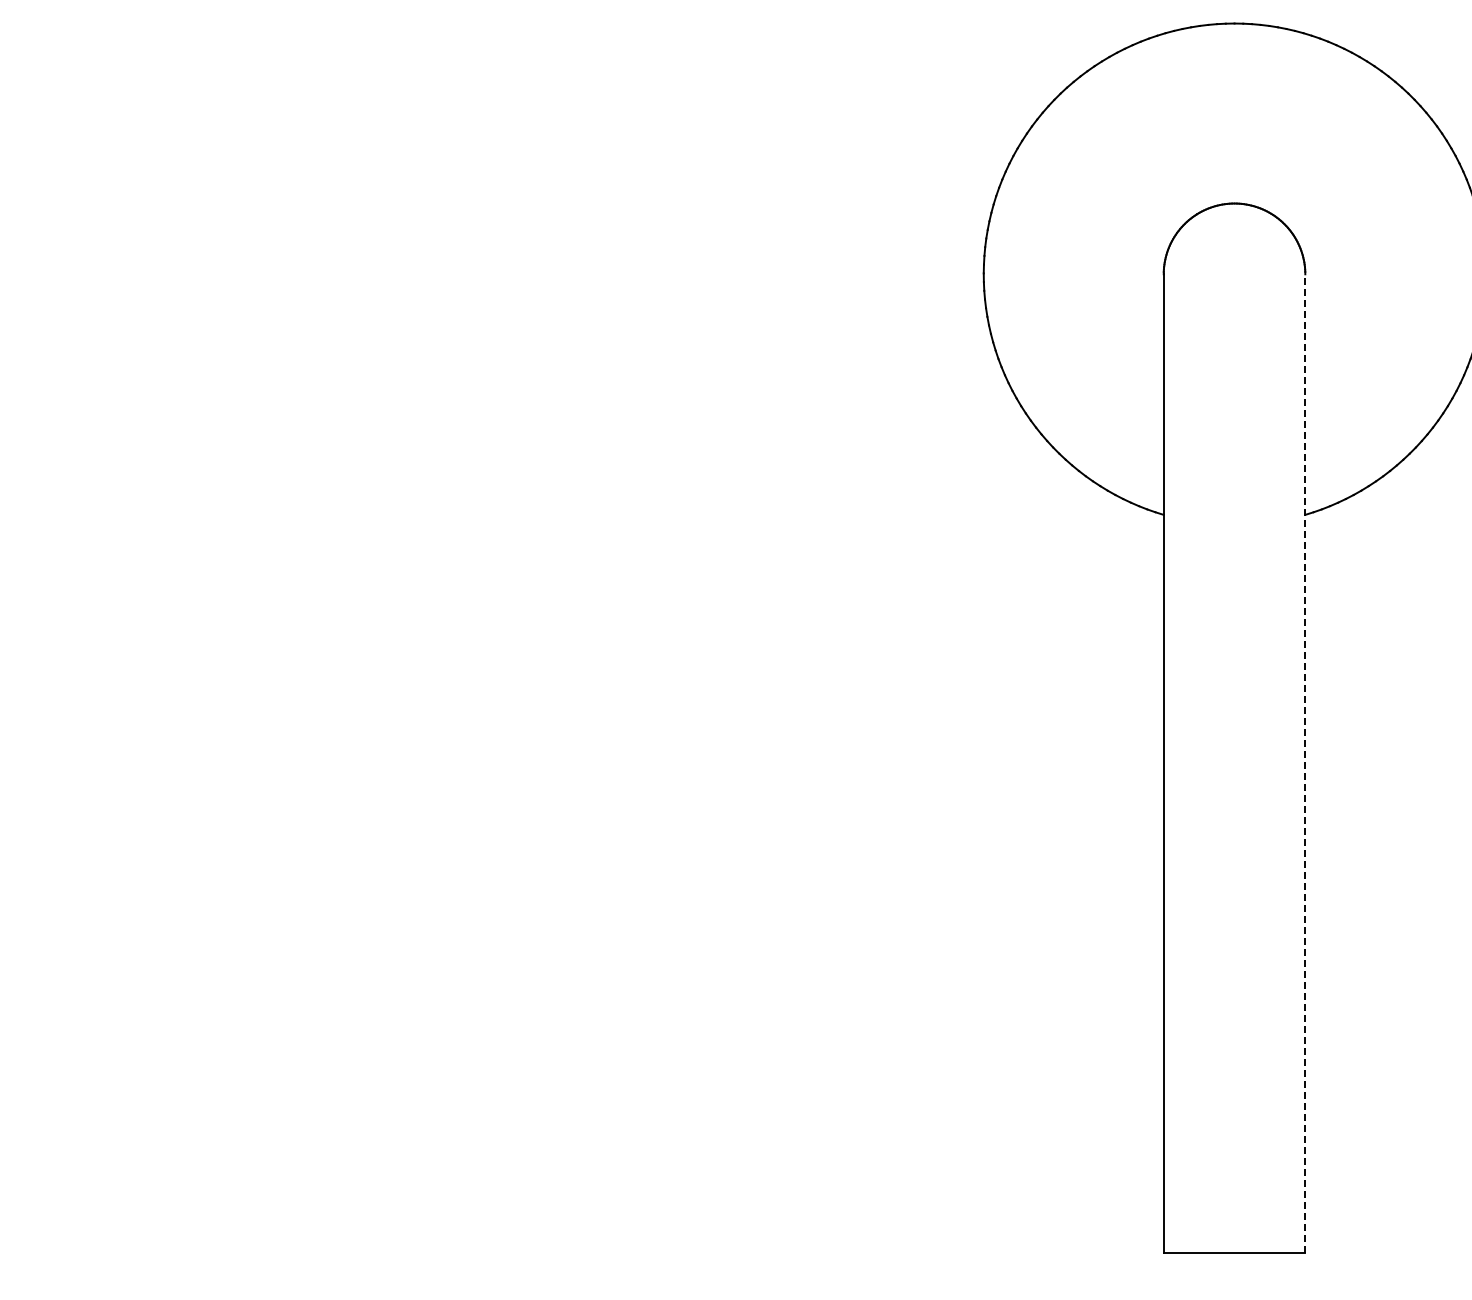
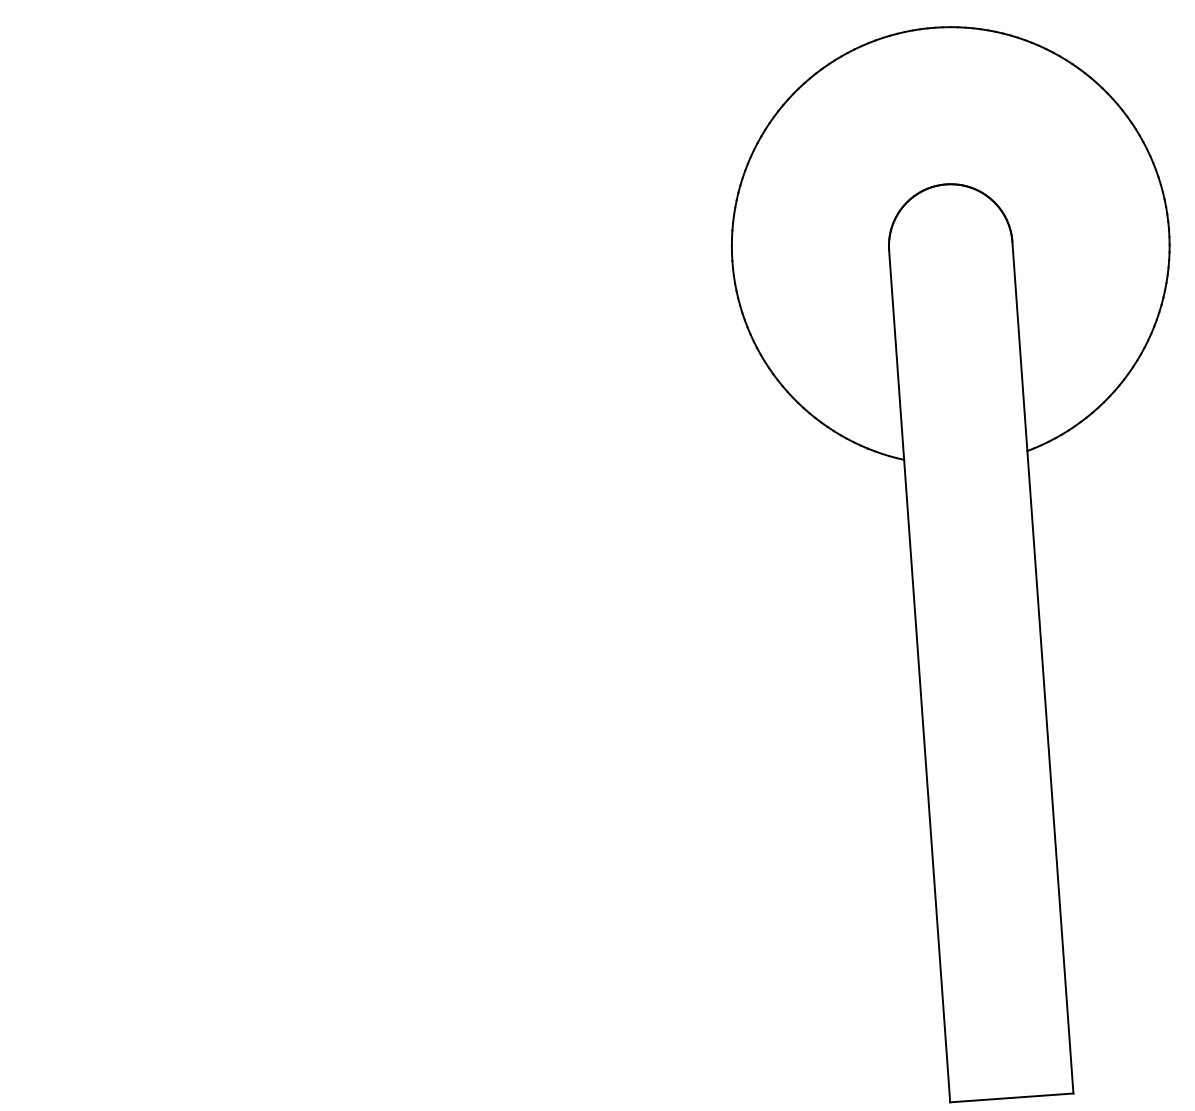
line: (1305, 763) -> (1043, 667), dashed -> solid

